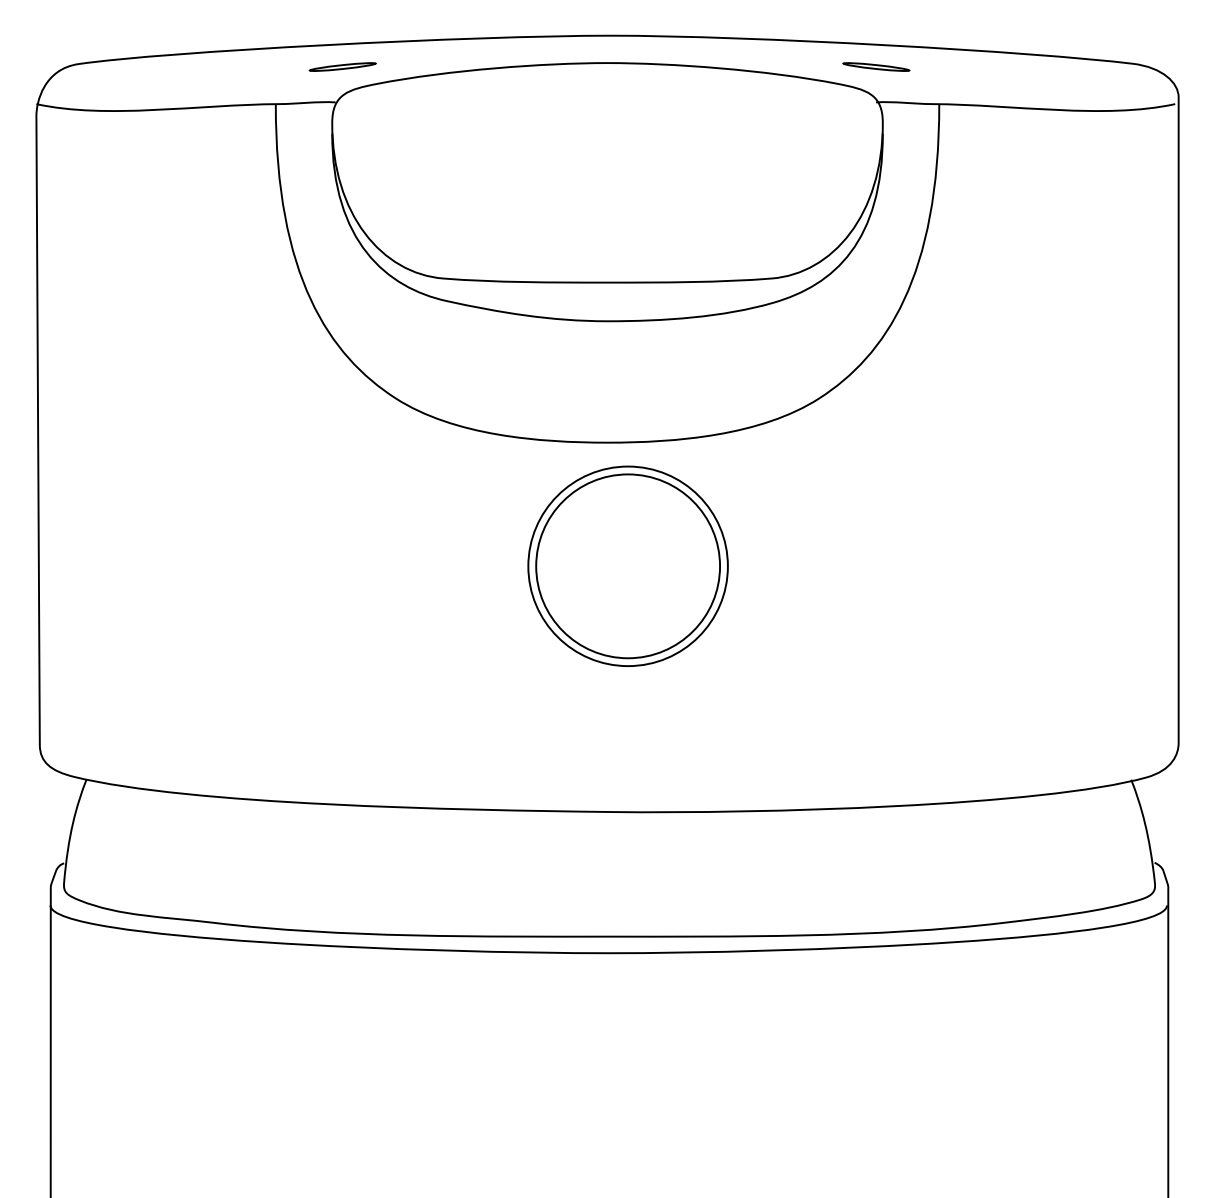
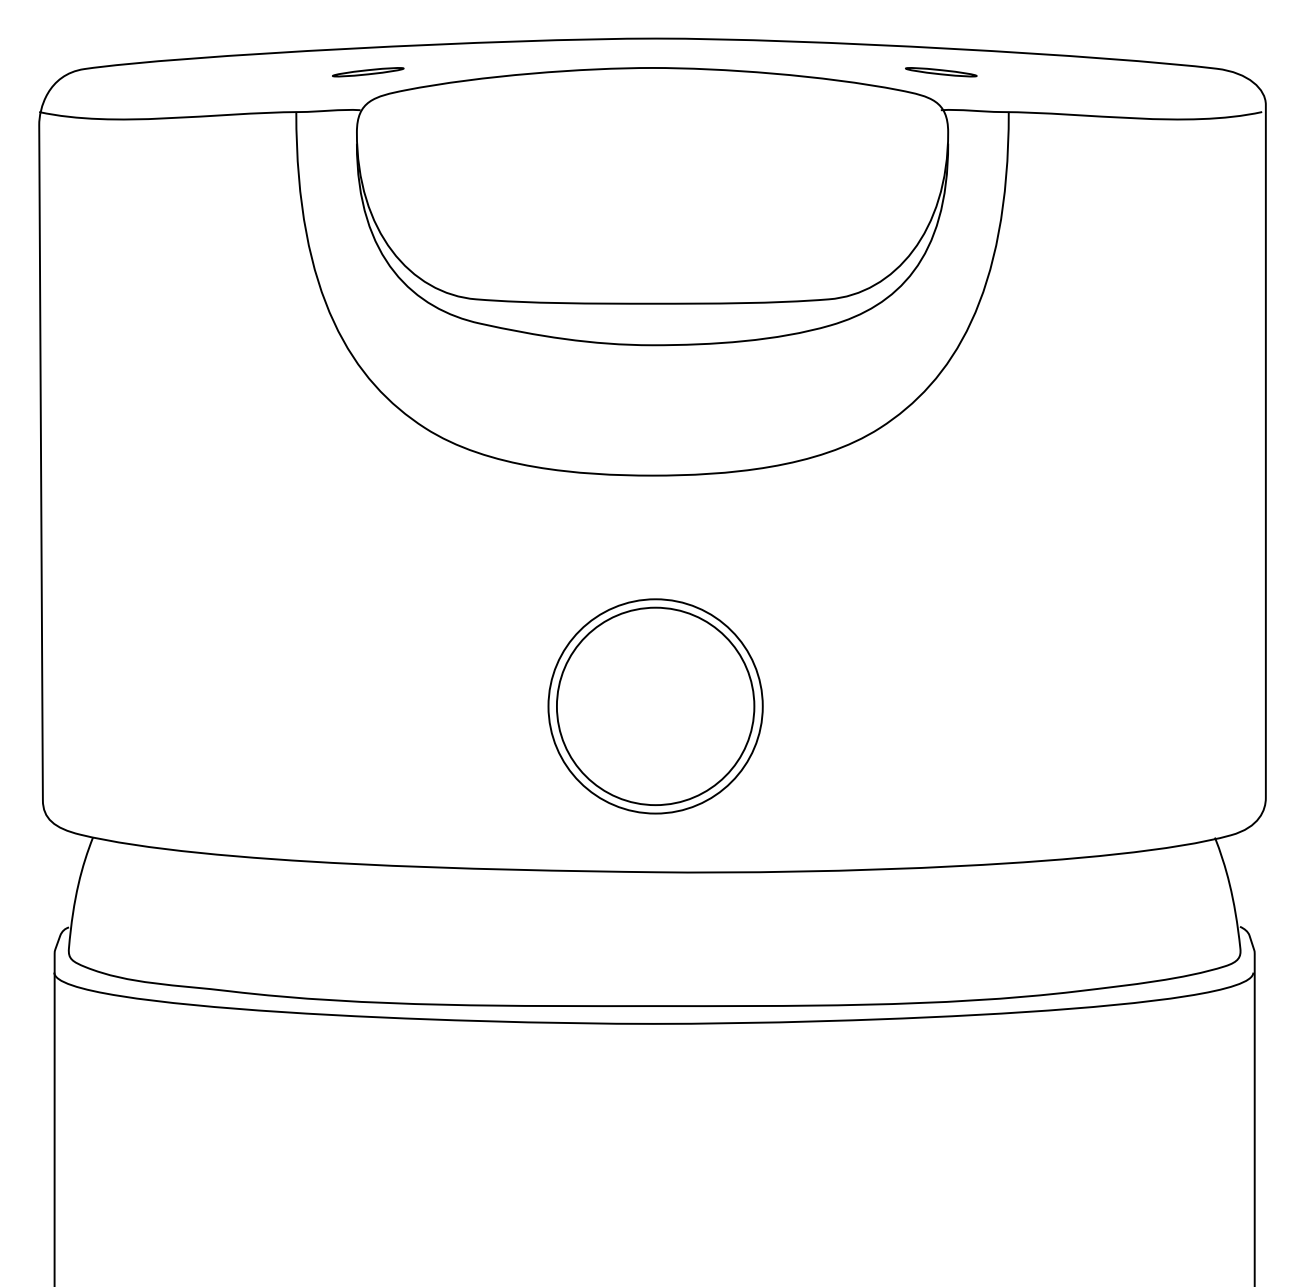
part: (627, 566) -> (655, 706), moved

